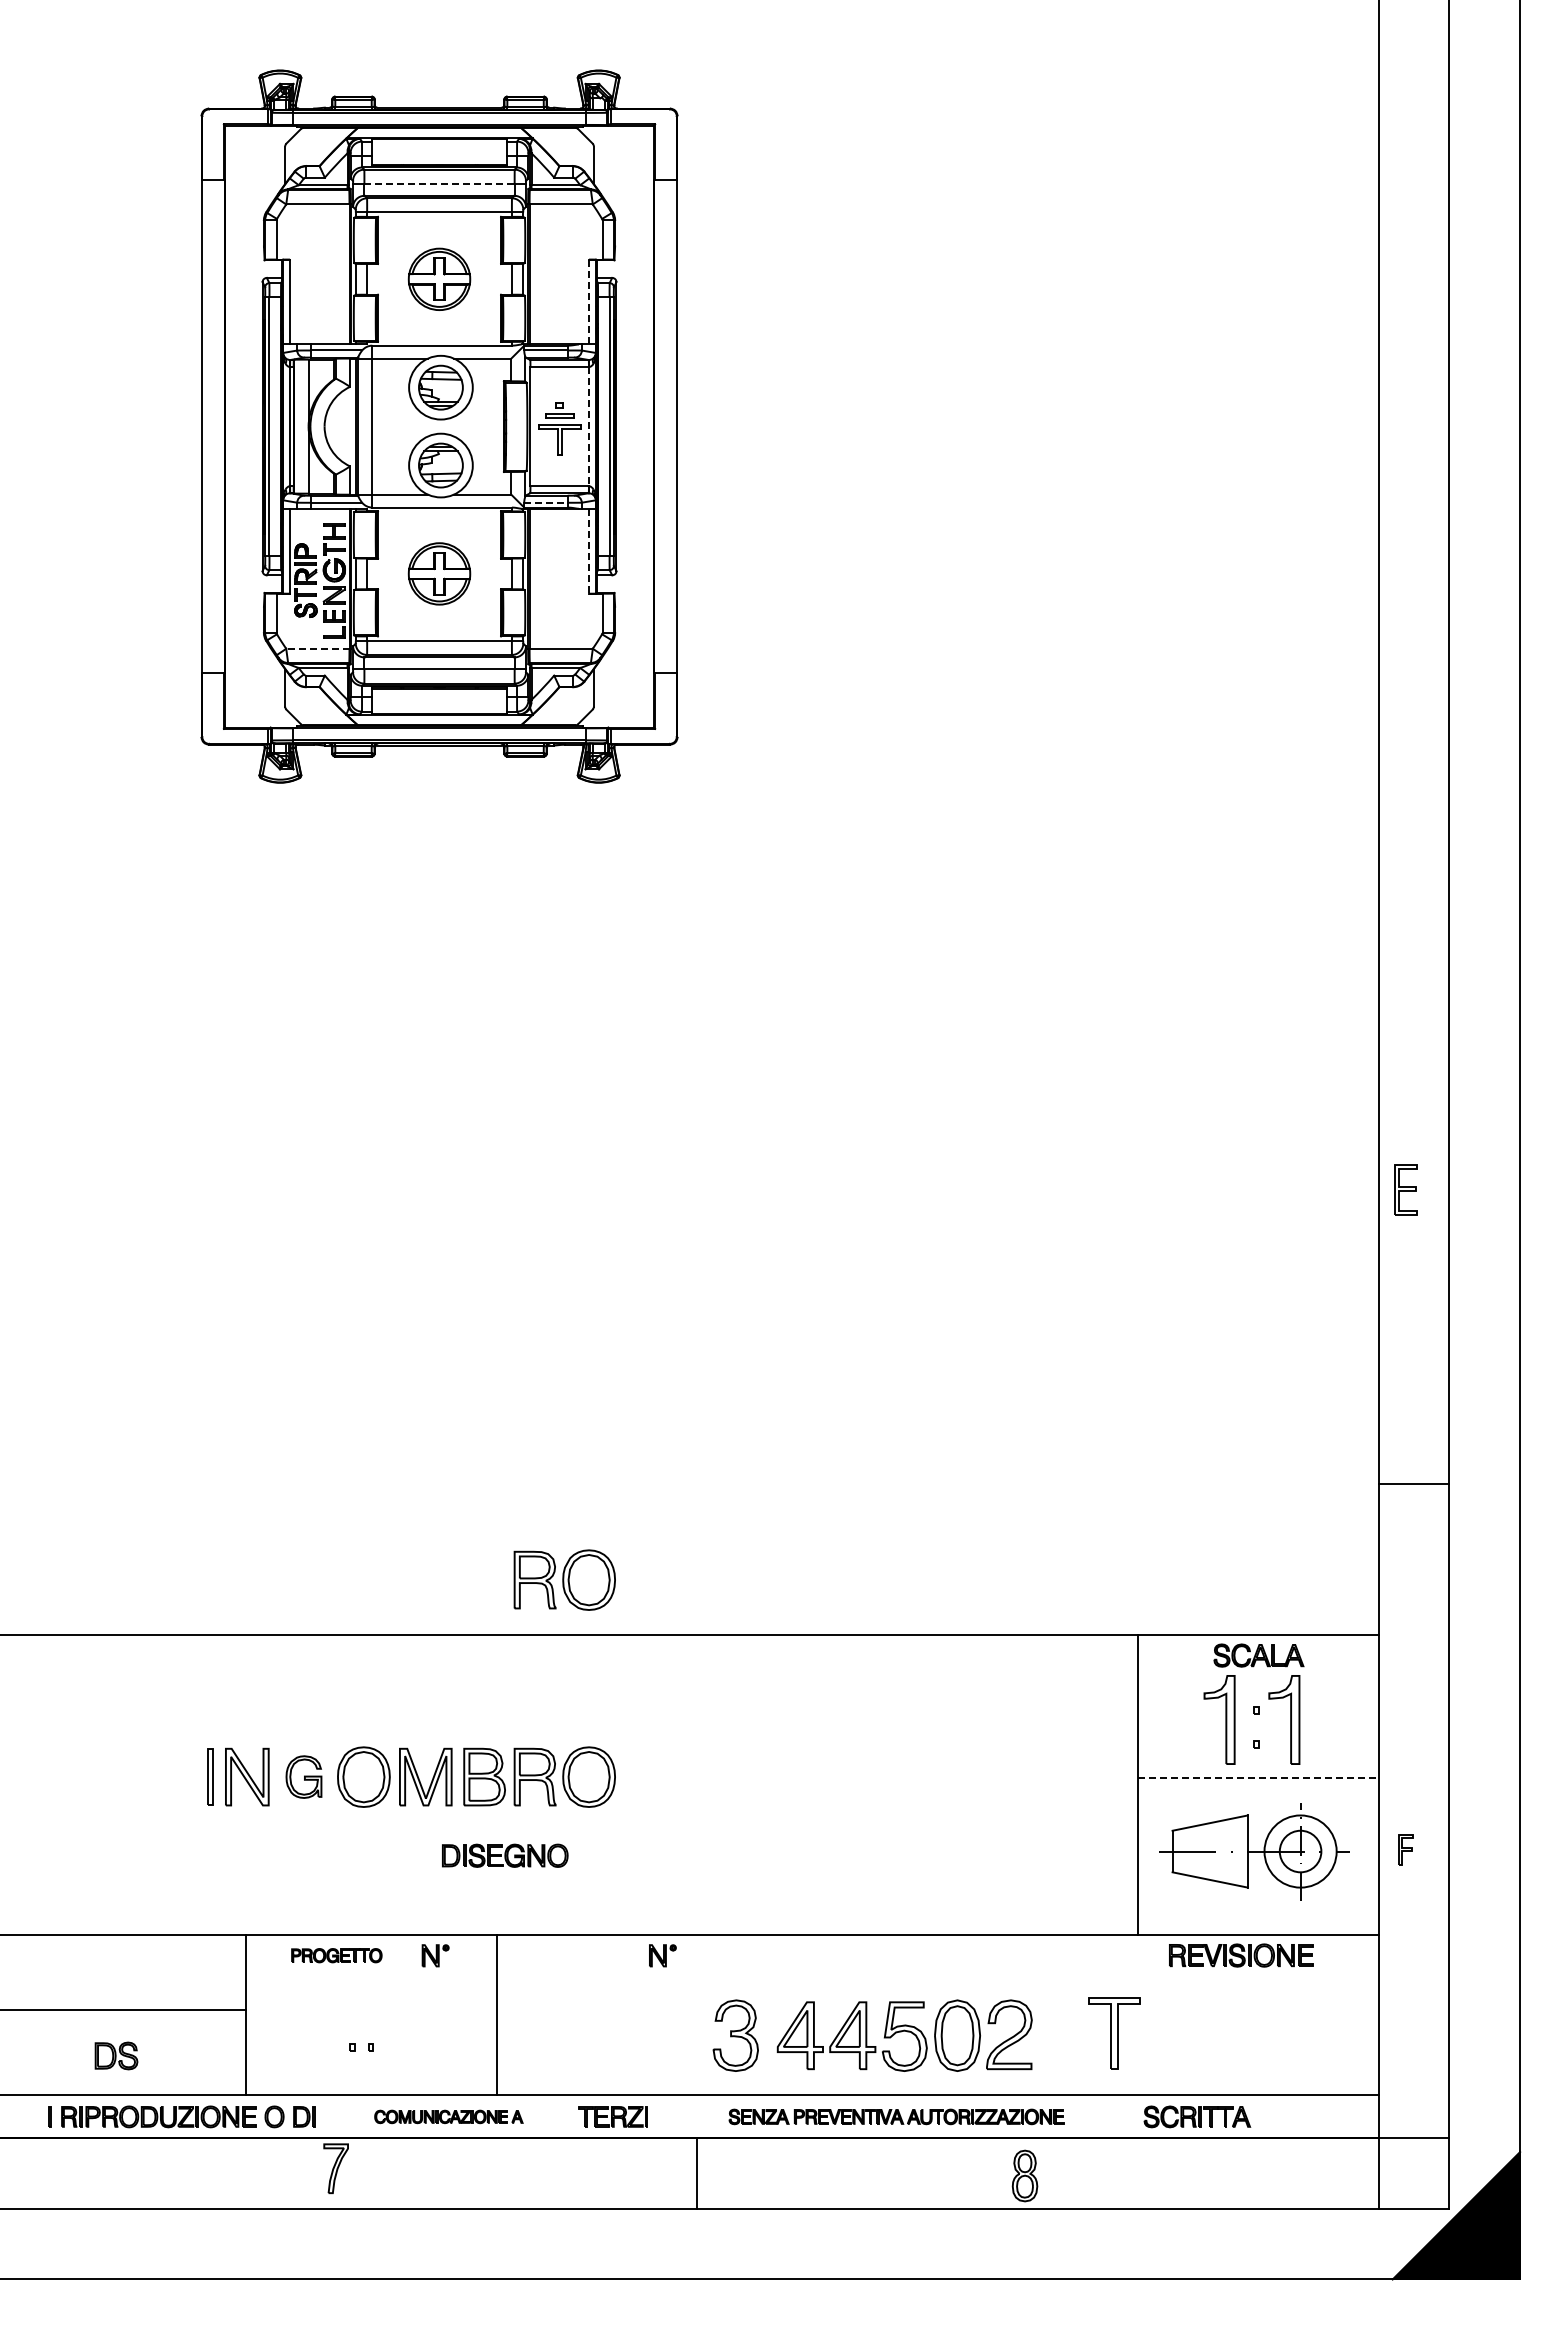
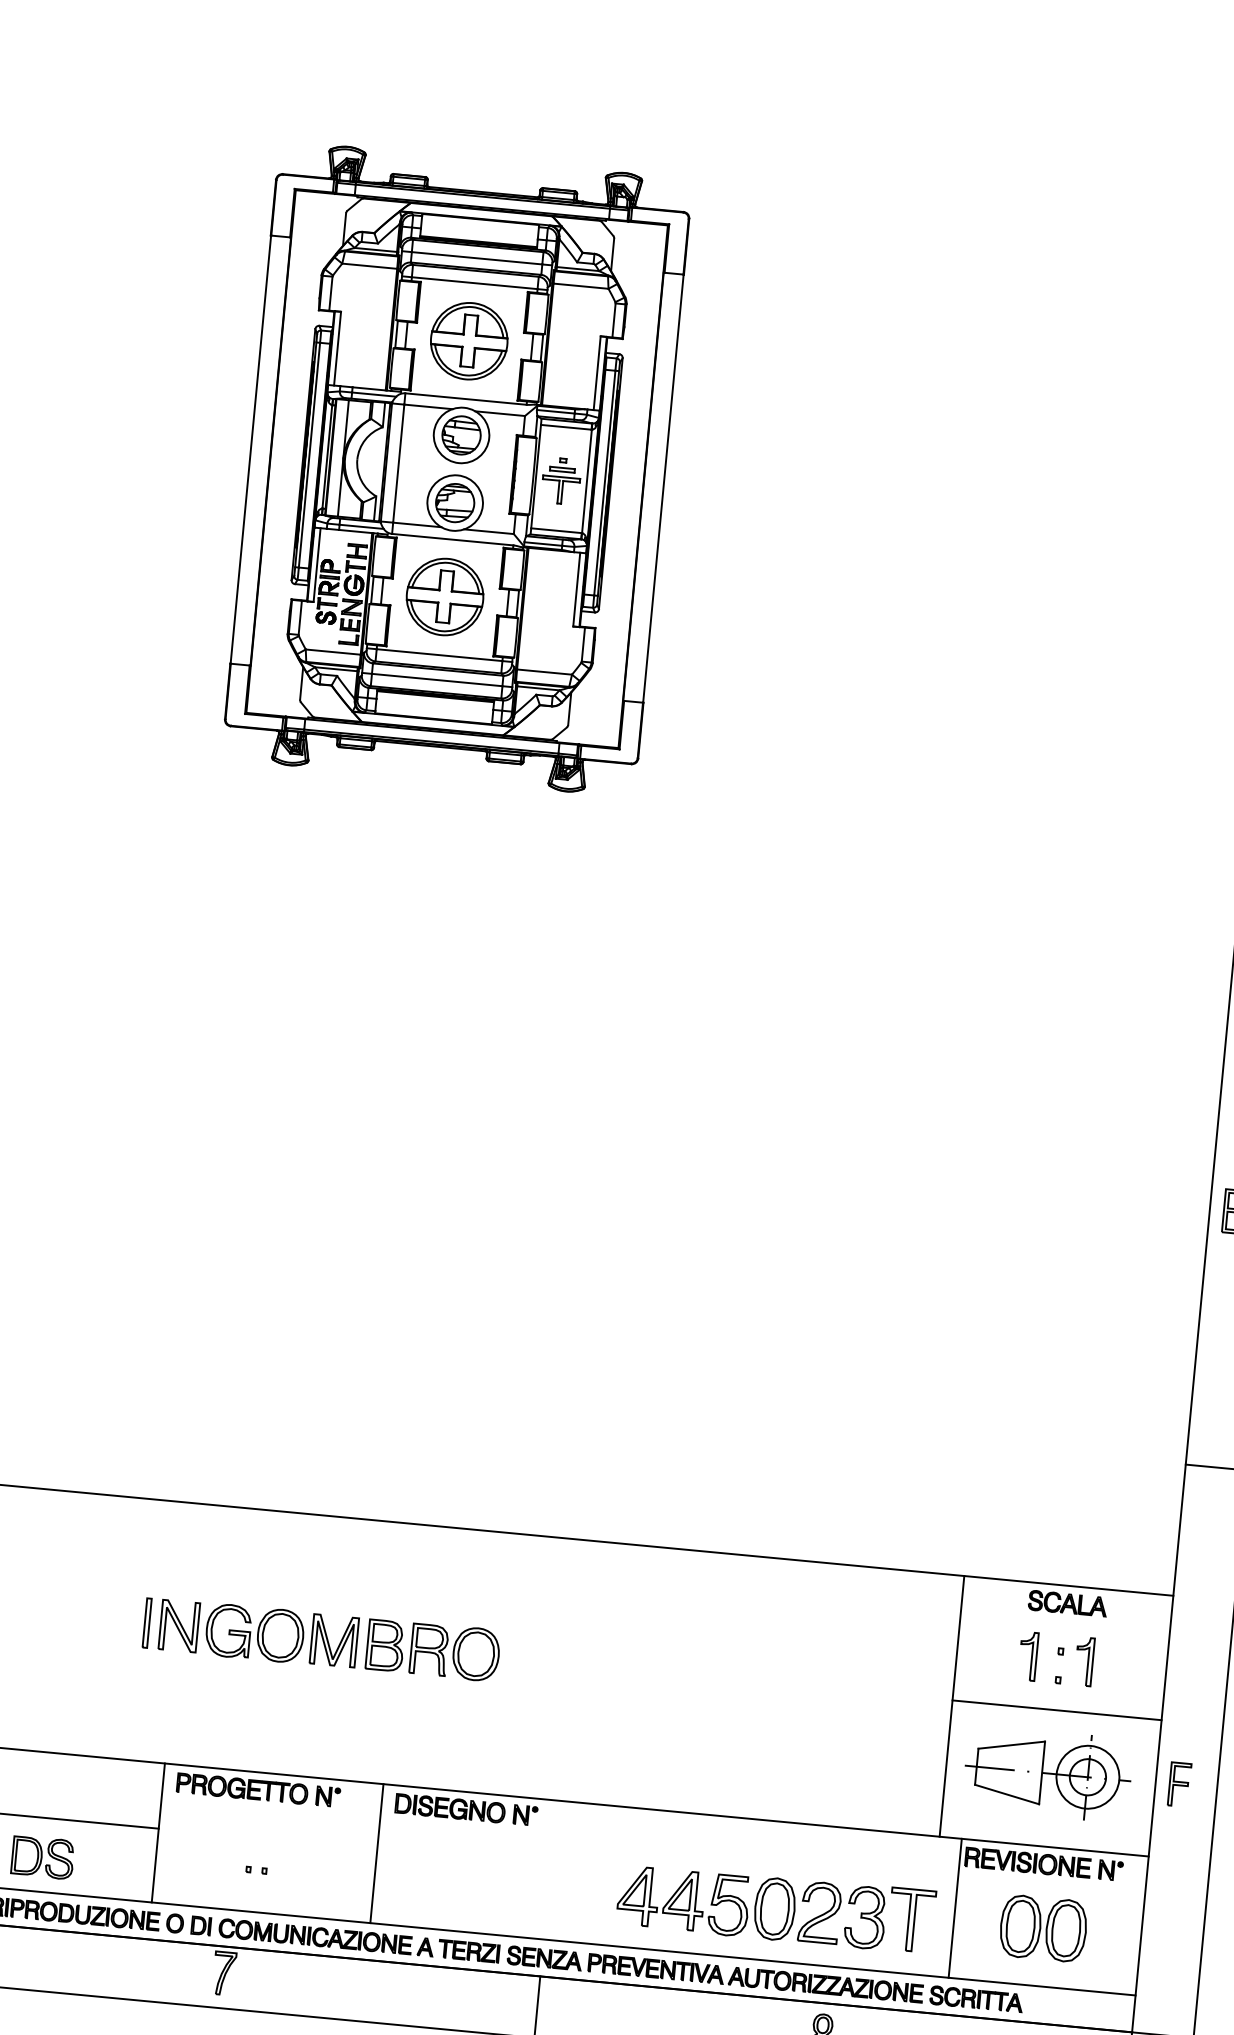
line: (440, 183) -> (477, 258), dashed -> solid
part: (439, 279) -> (469, 341), size x1.43
line: (589, 302) -> (597, 373), dashed -> solid
line: (589, 426) -> (587, 481), dashed -> solid
line: (545, 502) -> (542, 543), dashed -> solid
line: (589, 551) -> (577, 589), dashed -> solid
part: (439, 573) -> (445, 596), size x1.43
line: (317, 648) -> (332, 651), dashed -> solid
part: (564, 1579) -> (471, 1480), removed
part: (1219, 1719) -> (1028, 1655), size x0.62
part: (1283, 1719) -> (1083, 1661), size x0.62
part: (303, 1776) -> (228, 1630), size x1.43
line: (1258, 1778) -> (1057, 1710), dashed -> solid
part: (1405, 1849) -> (1179, 1784), size x1.67
part: (505, 1855) -> (450, 1808), moved
part: (336, 1955) -> (242, 1788), size x1.67
part: (1336, 1955) -> (1110, 1870), added
line: (1163, 2015) -> (955, 1908), added
part: (1265, 2028) -> (1042, 1928), added
part: (735, 2035) -> (865, 1917), moved
part: (116, 2055) -> (42, 1857), size x1.67
part: (448, 2116) -> (326, 1937), size x1.67
part: (896, 2116) -> (715, 1974), size x1.43

